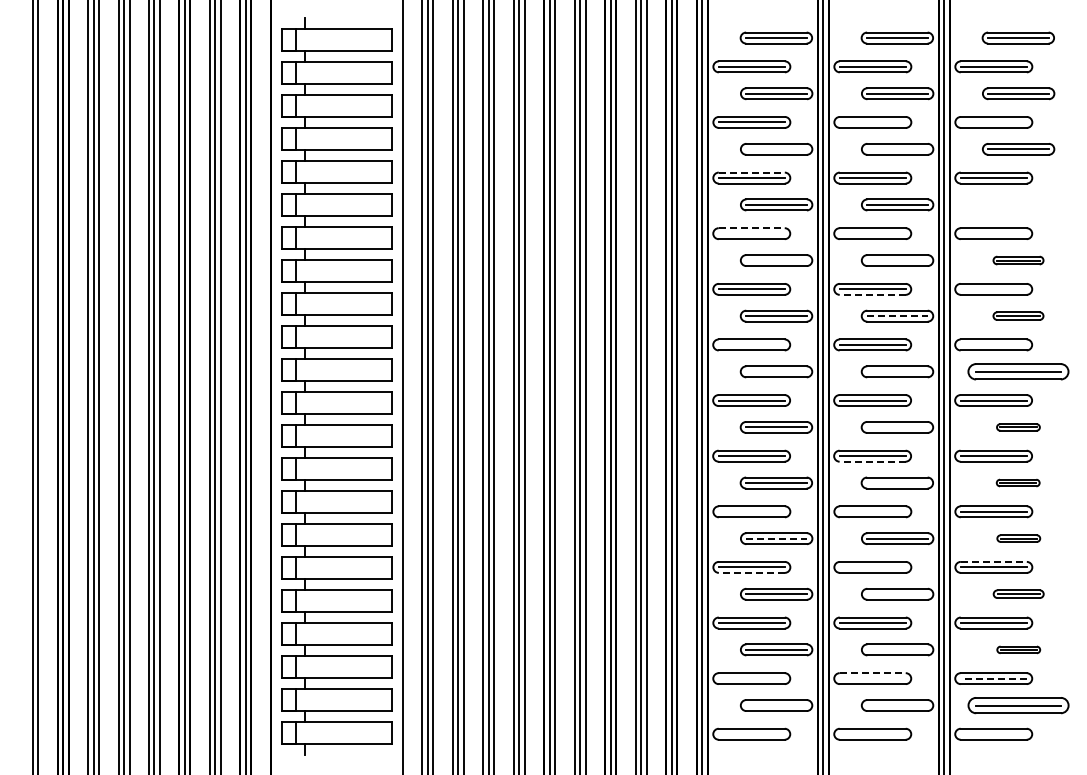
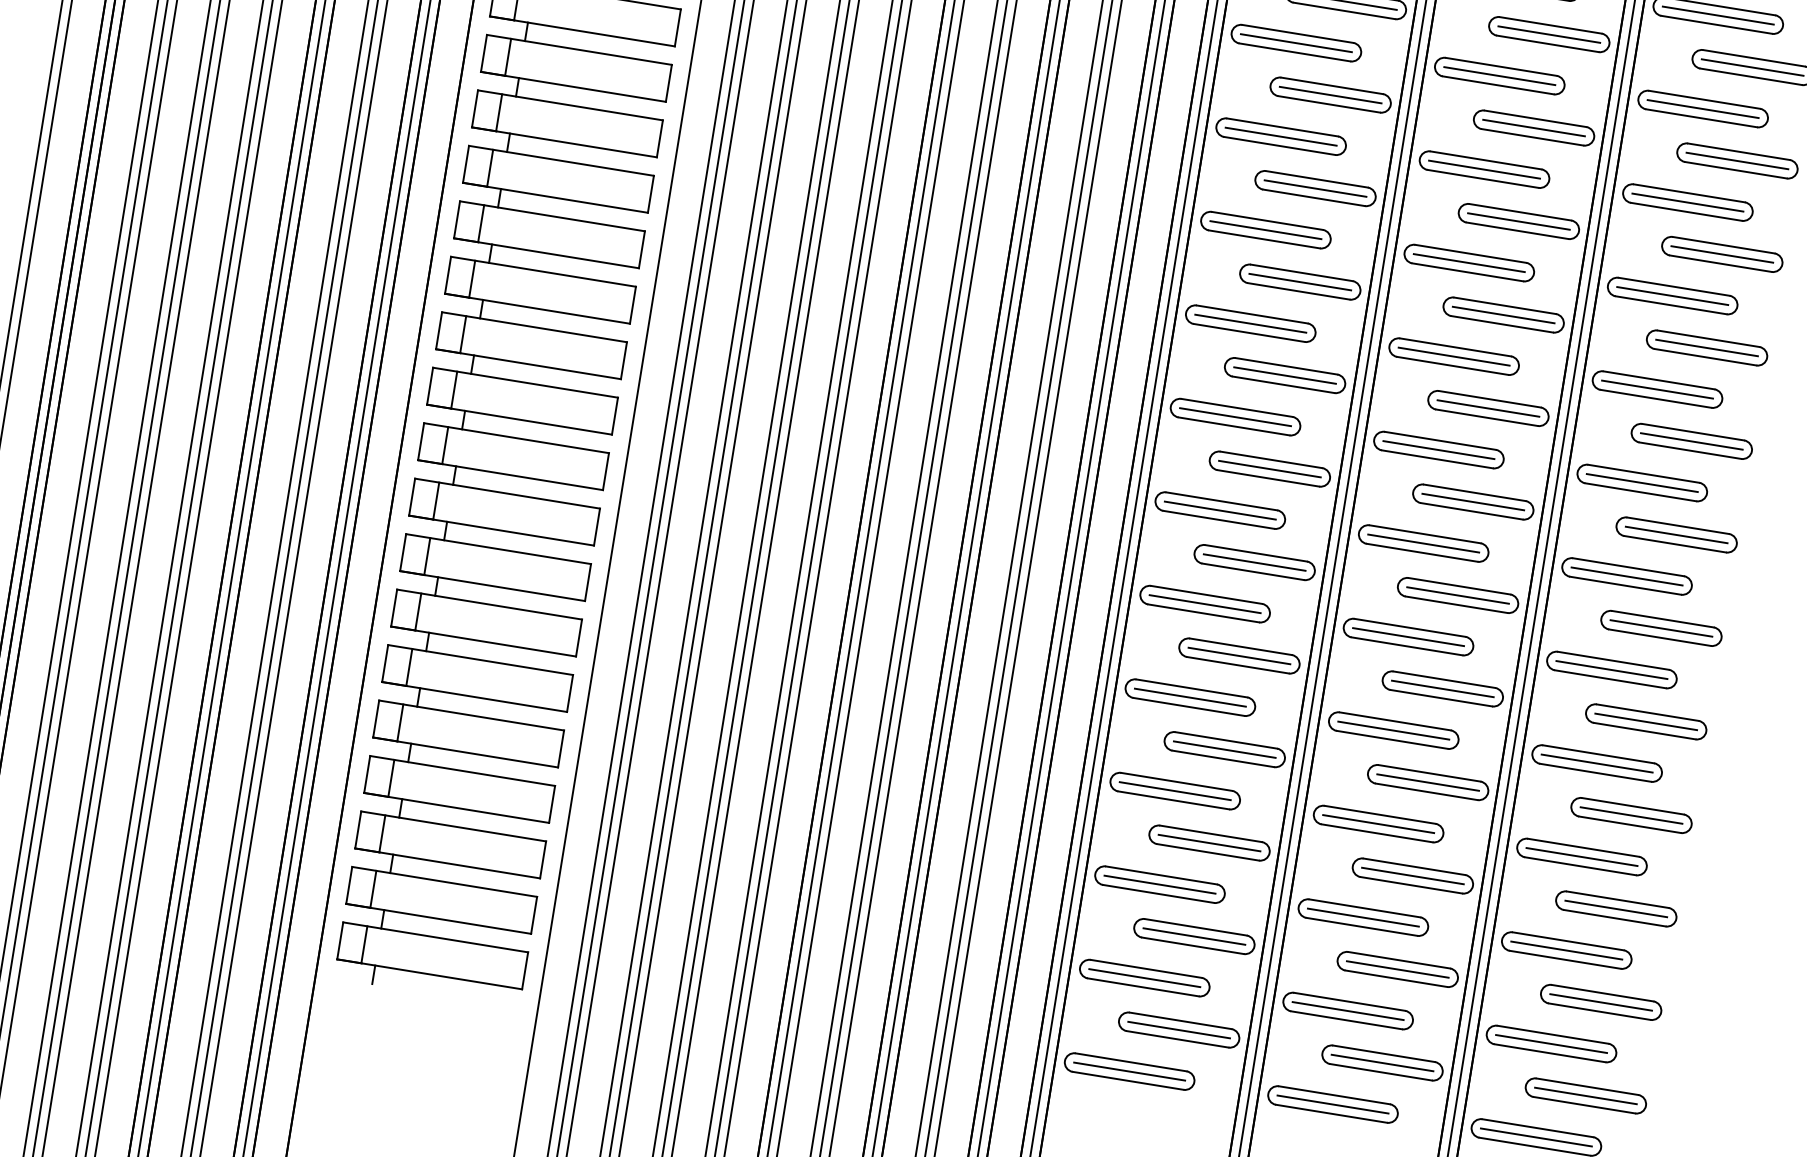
line: (872, 122) -> (1499, 76), added
line: (993, 122) -> (1702, 109), added
line: (776, 149) -> (1330, 95), added
line: (897, 149) -> (1533, 128), added
line: (751, 172) -> (1282, 127), dashed -> solid
part: (1018, 204) -> (1722, 253), added
line: (751, 228) -> (1266, 221), dashed -> solid
line: (751, 233) -> (1265, 229), added
line: (872, 233) -> (1468, 262), added
line: (993, 233) -> (1672, 295), added
line: (776, 260) -> (1300, 281), added
line: (897, 260) -> (1503, 314), added
part: (1018, 260) -> (1707, 347), size x1.43
line: (993, 289) -> (1657, 389), added
line: (872, 294) -> (1452, 365), dashed -> solid
part: (1018, 315) -> (1692, 440), size x1.43
line: (897, 316) -> (1488, 409), dashed -> solid
line: (751, 344) -> (1235, 416), added
line: (993, 344) -> (1642, 482), added
line: (776, 371) -> (1270, 468), added
line: (897, 371) -> (1473, 501), added
part: (1018, 371) -> (1676, 534), size x0.71
line: (897, 427) -> (1458, 595), added
part: (1018, 427) -> (1661, 628), size x1.67
line: (872, 461) -> (1406, 645), dashed -> solid
part: (1017, 482) -> (1644, 720), size x1.67
line: (897, 483) -> (1442, 689), added
line: (751, 511) -> (1189, 697), added
line: (872, 511) -> (1393, 730), added
line: (777, 538) -> (1226, 749), dashed -> solid
part: (1018, 538) -> (1631, 815), size x1.67
line: (993, 561) -> (1583, 847), dashed -> solid
line: (872, 567) -> (1378, 824), added
line: (751, 572) -> (1173, 799), dashed -> solid
part: (1018, 593) -> (1616, 907), size x1.43
line: (897, 594) -> (1412, 876), added
line: (897, 649) -> (1397, 968), added
part: (1018, 649) -> (1601, 1001), size x1.67
line: (872, 673) -> (1349, 1002), dashed -> solid
line: (751, 678) -> (1144, 977), added
line: (872, 678) -> (1347, 1010), added
line: (993, 678) -> (1551, 1043), dashed -> solid
line: (776, 705) -> (1179, 1029), added
line: (897, 705) -> (1382, 1062), added
part: (1018, 705) -> (1585, 1095), size x0.71
line: (751, 734) -> (1129, 1071), added
line: (872, 734) -> (1332, 1104), added
line: (993, 734) -> (1535, 1137), added

